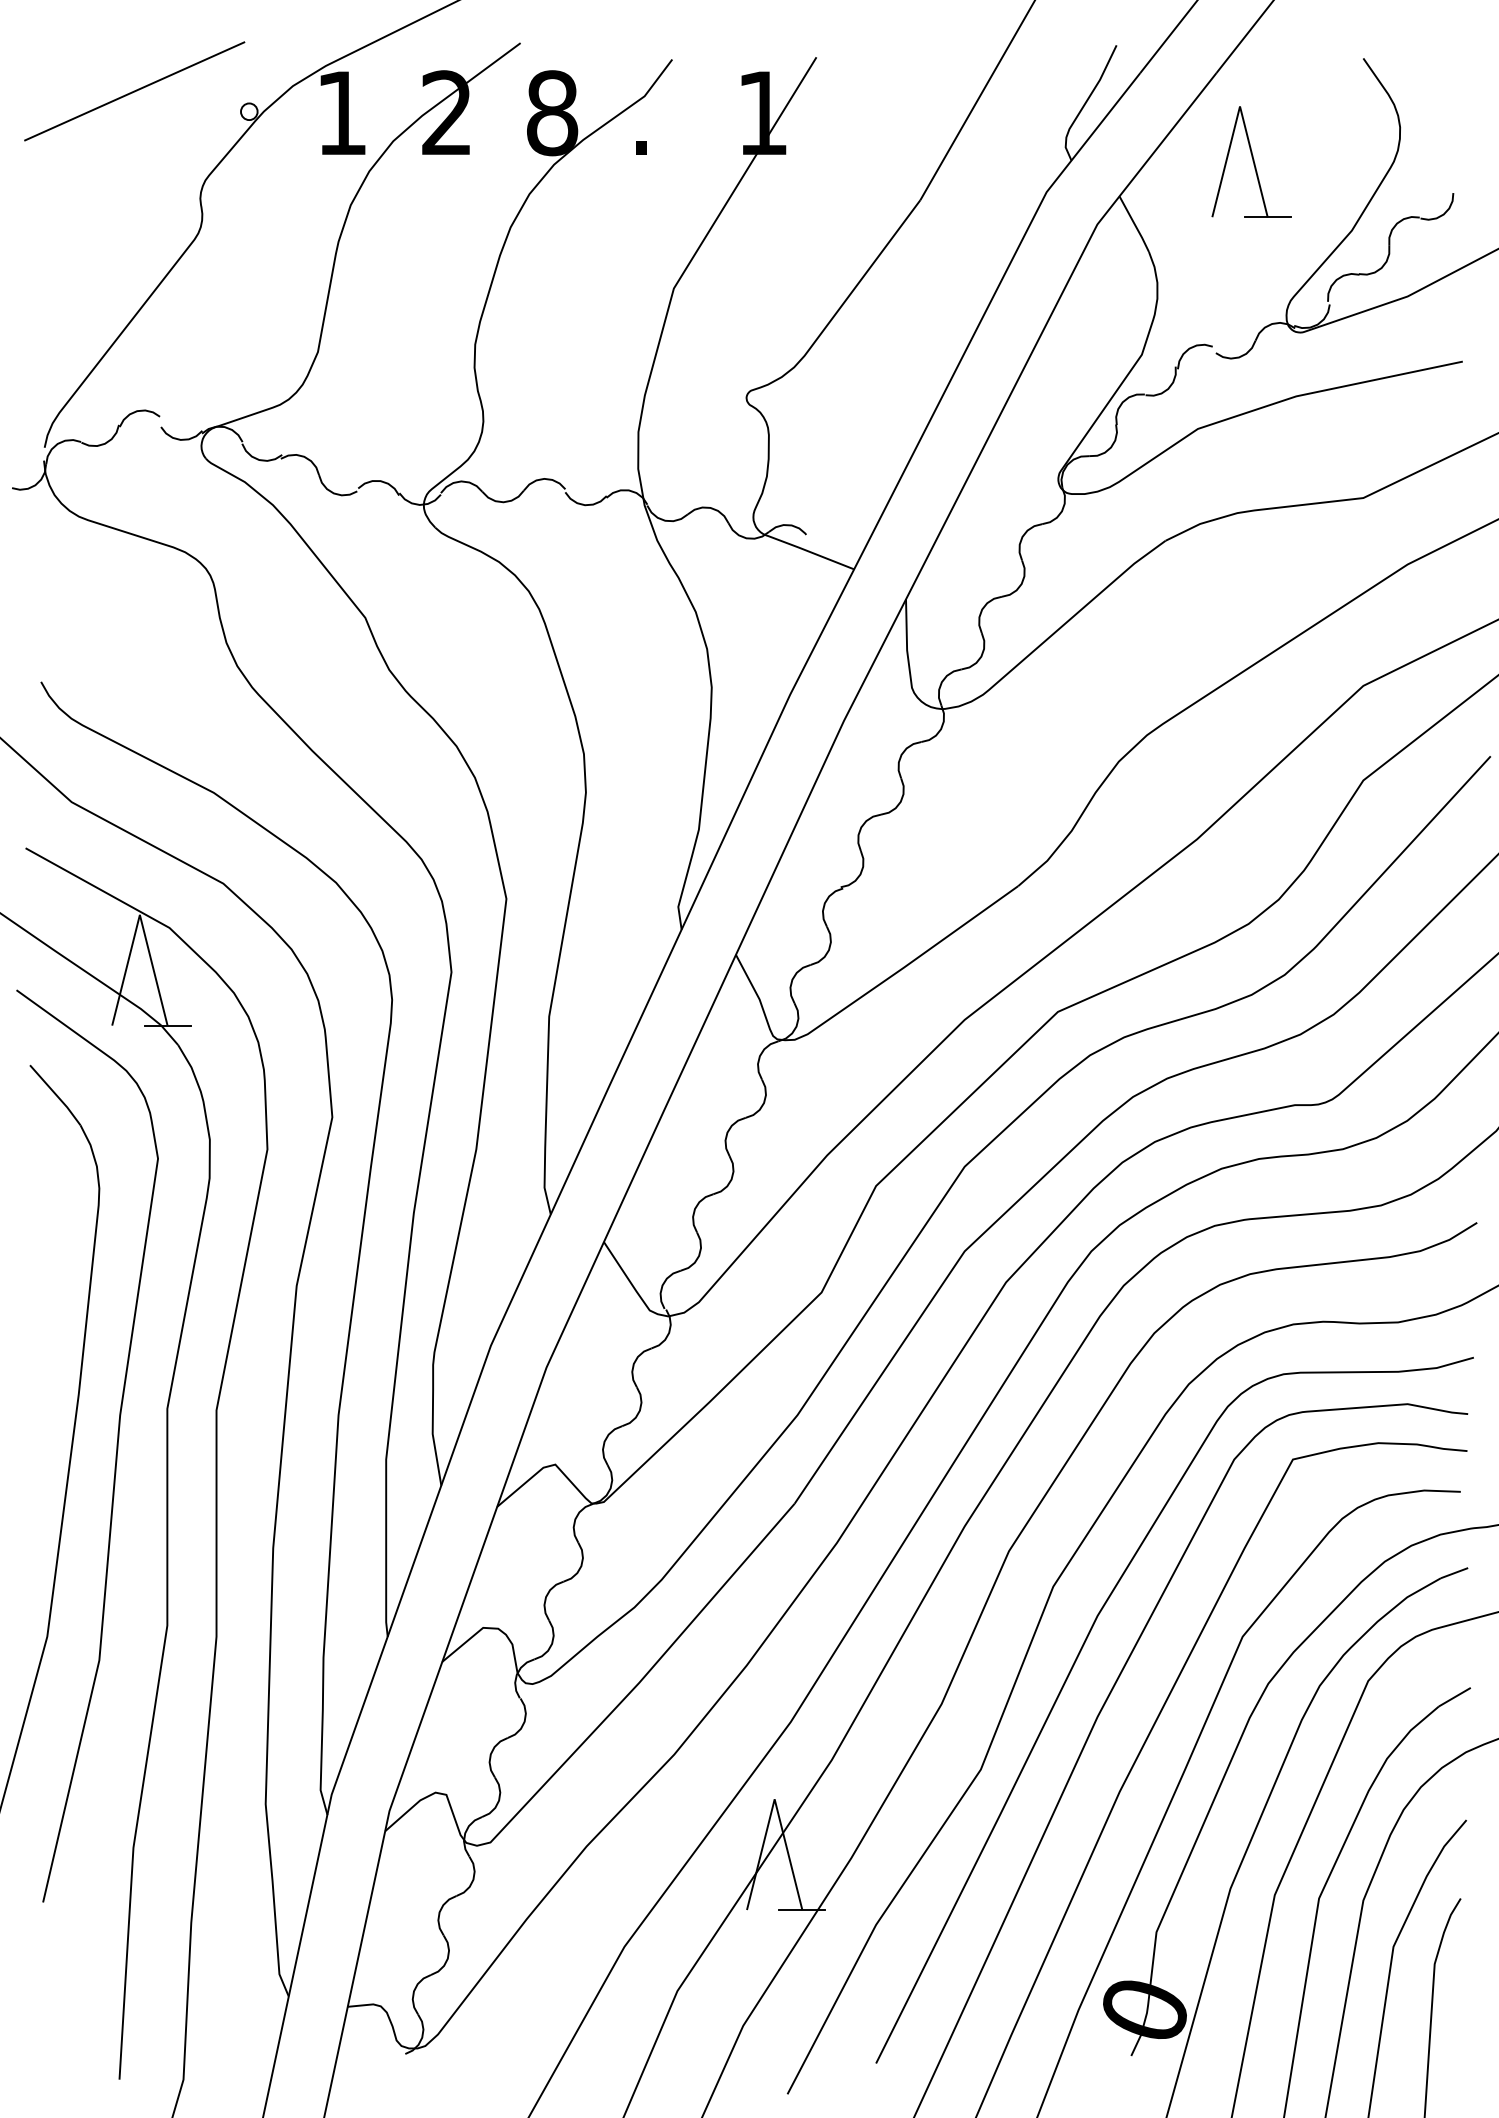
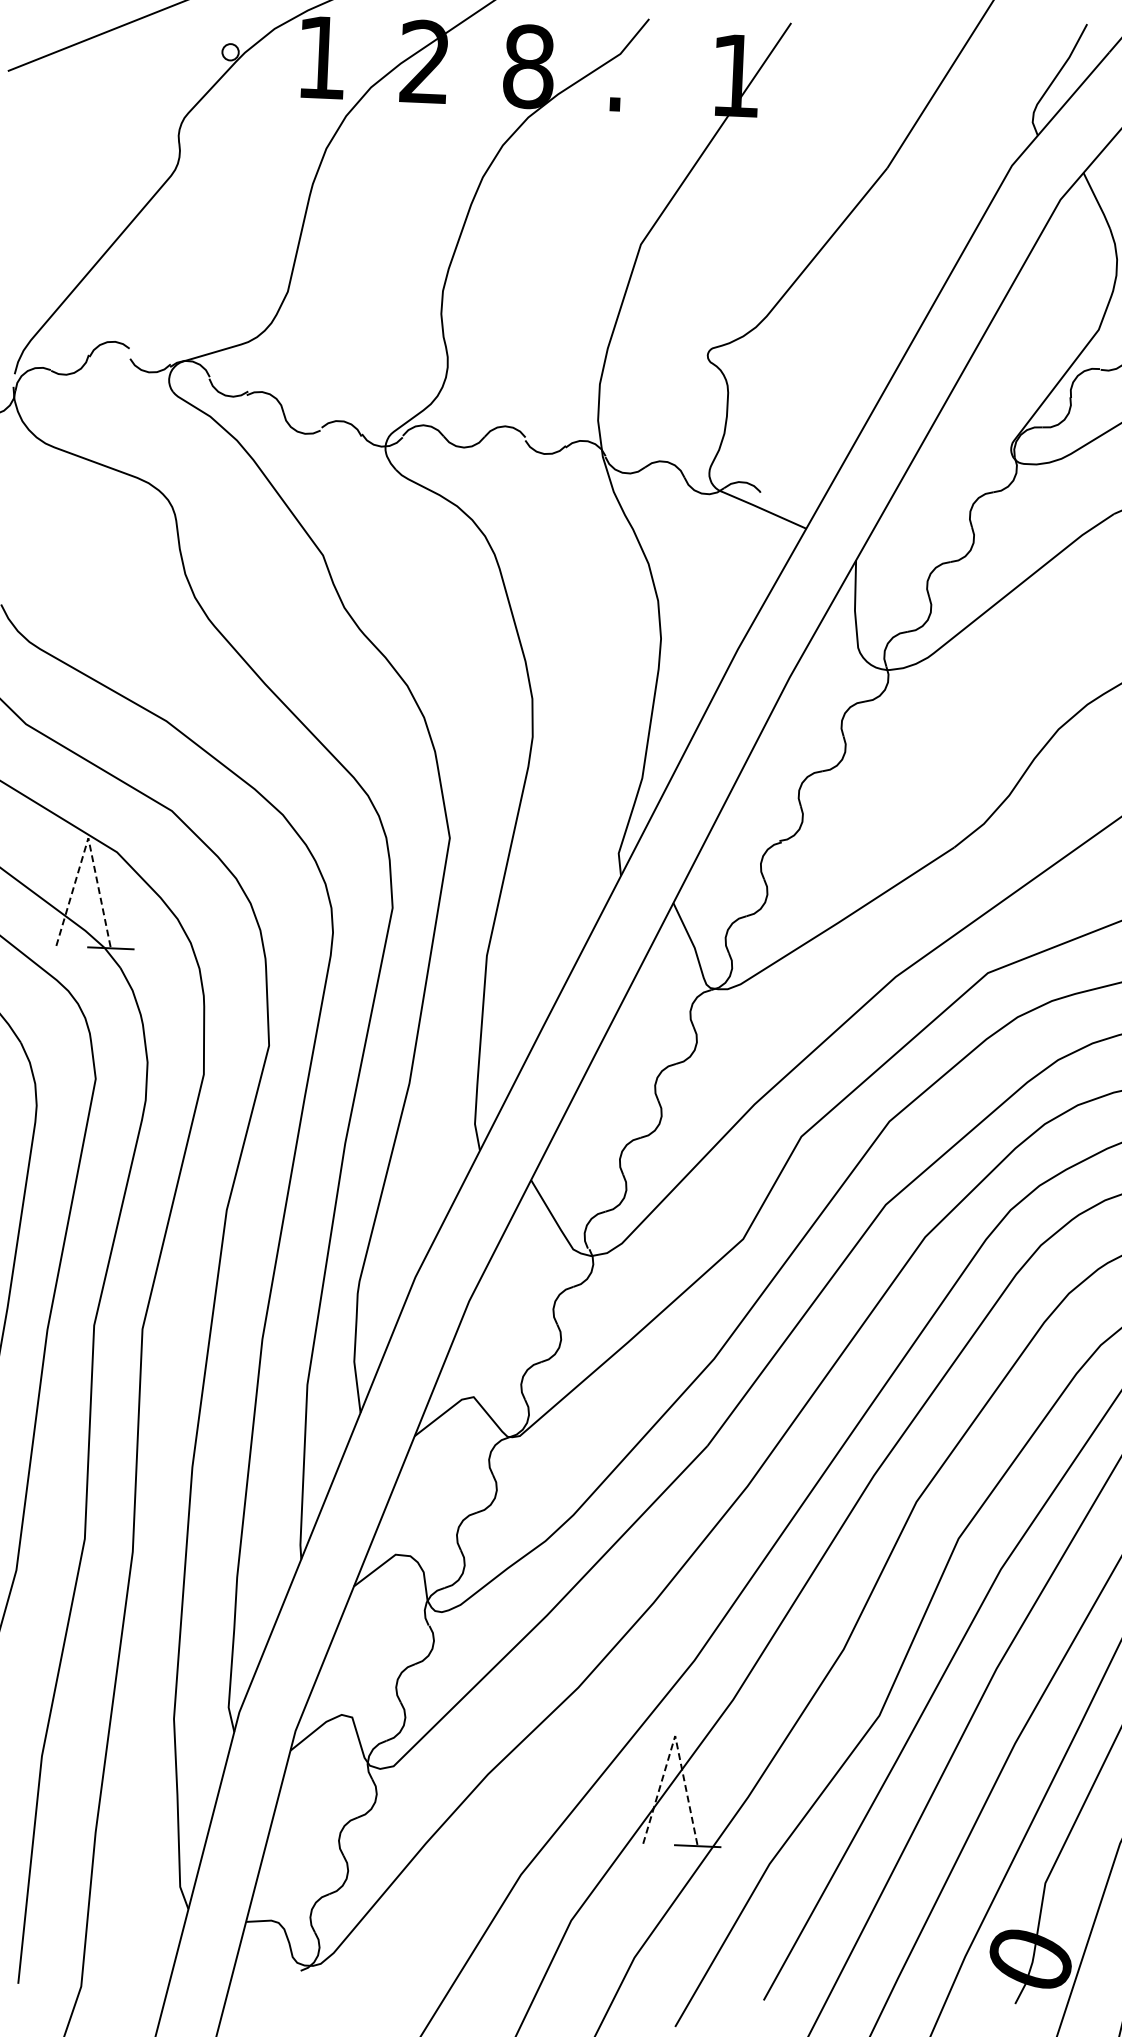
line: (139, 914) -> (88, 837), solid -> dashed
line: (774, 1799) -> (675, 1736), solid -> dashed

